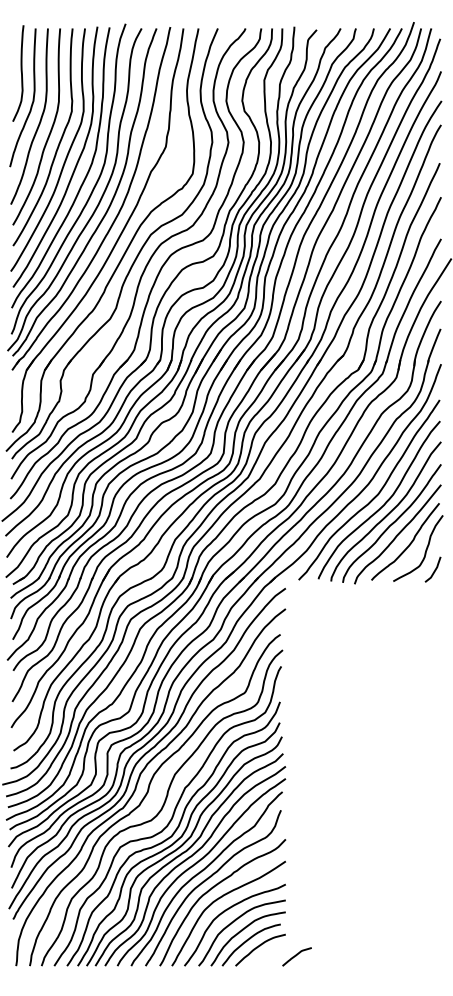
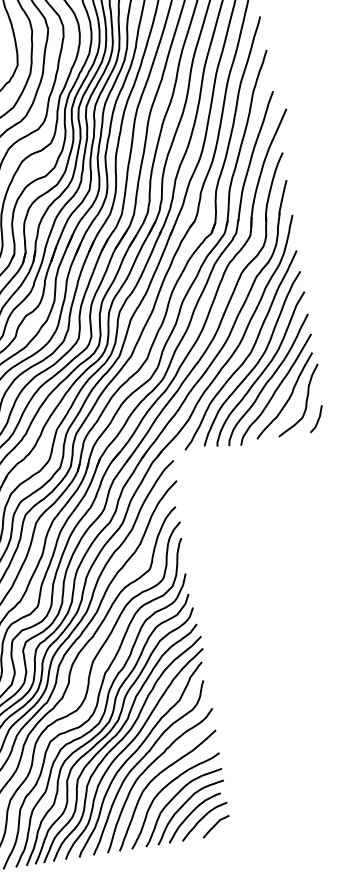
curve: (296, 956) -> (215, 826), moved

